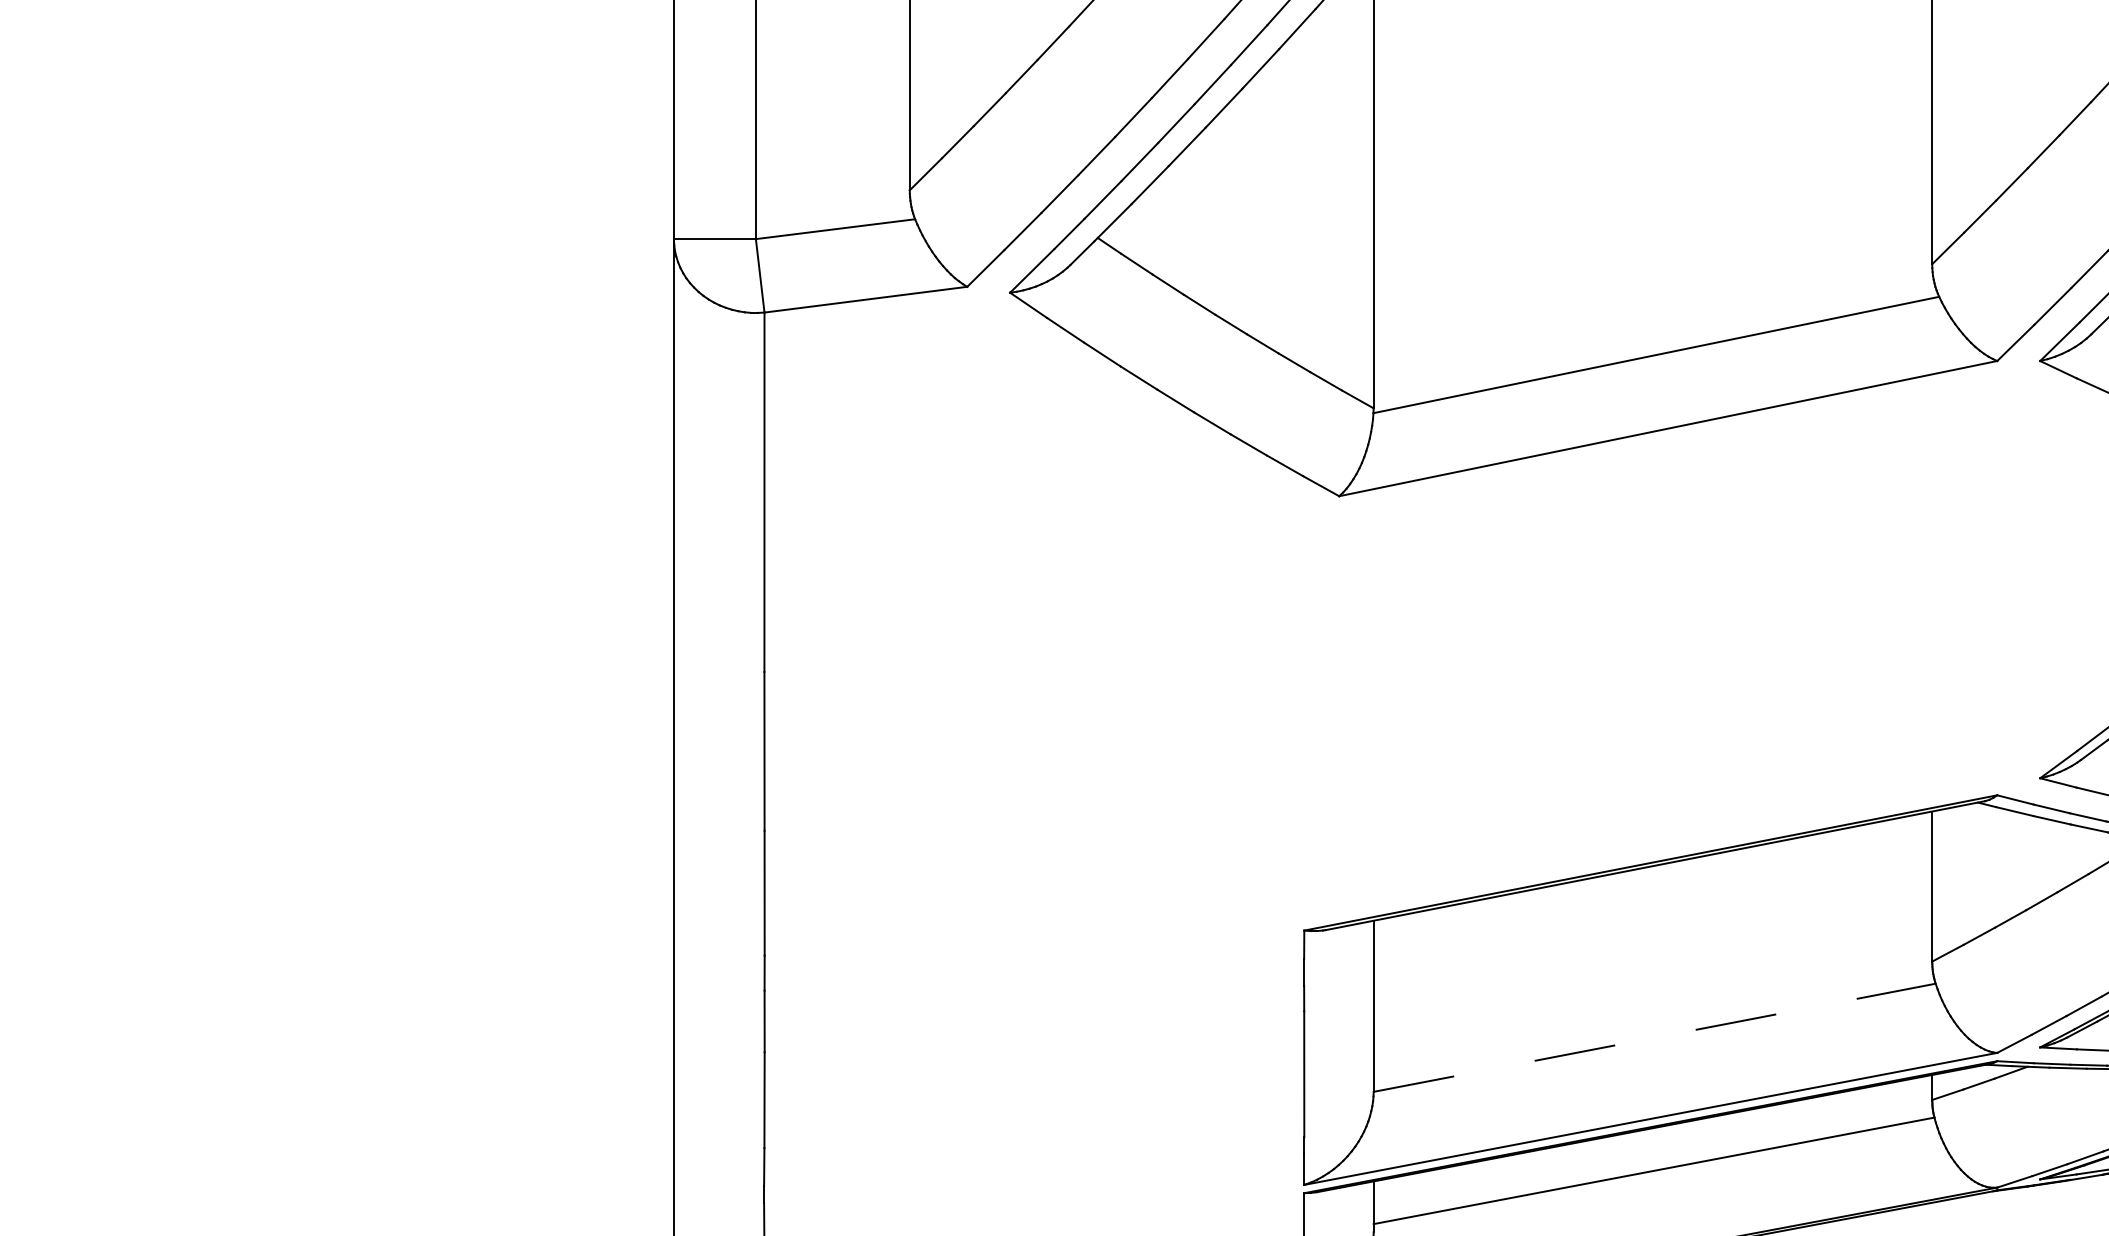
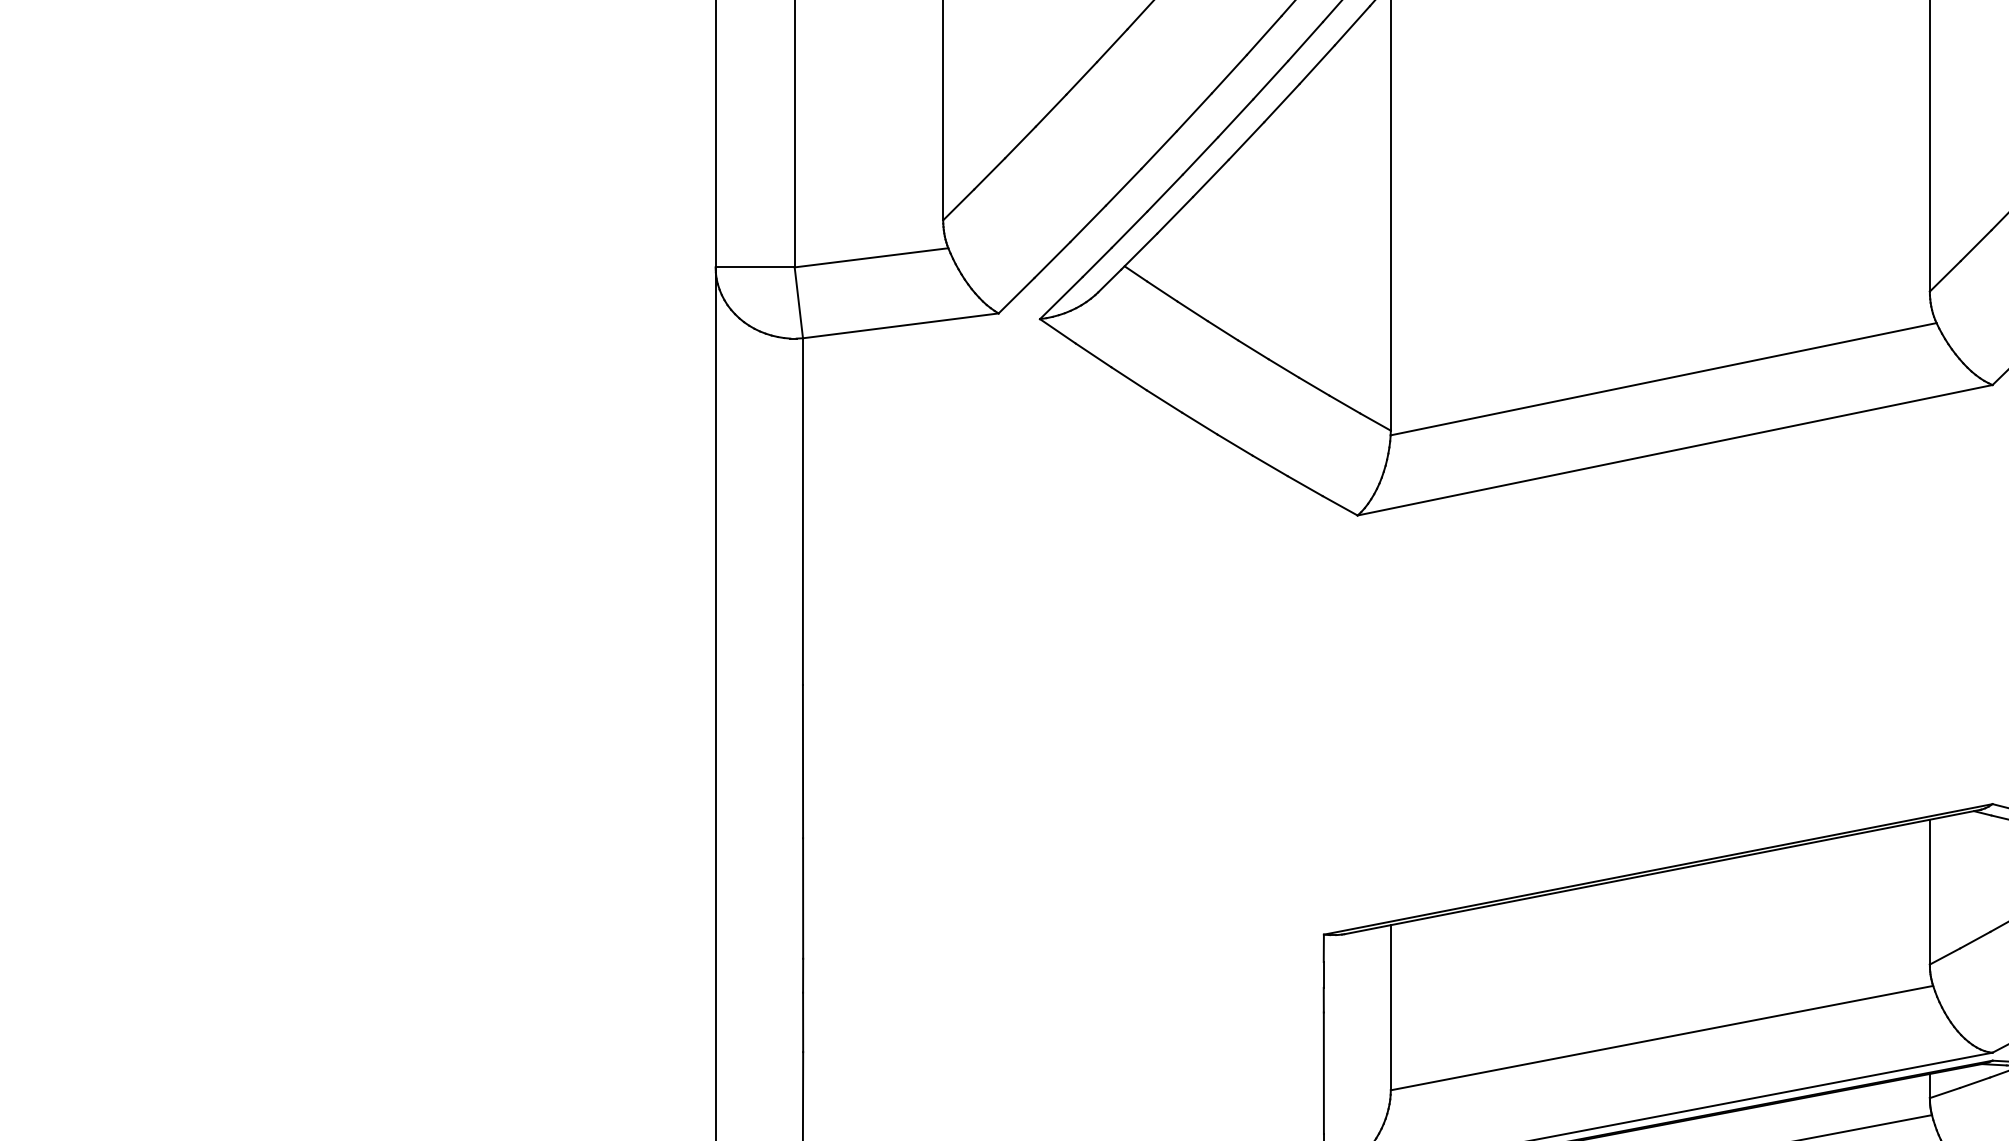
line: (1655, 1037) -> (1662, 1037), dashed -> solid

